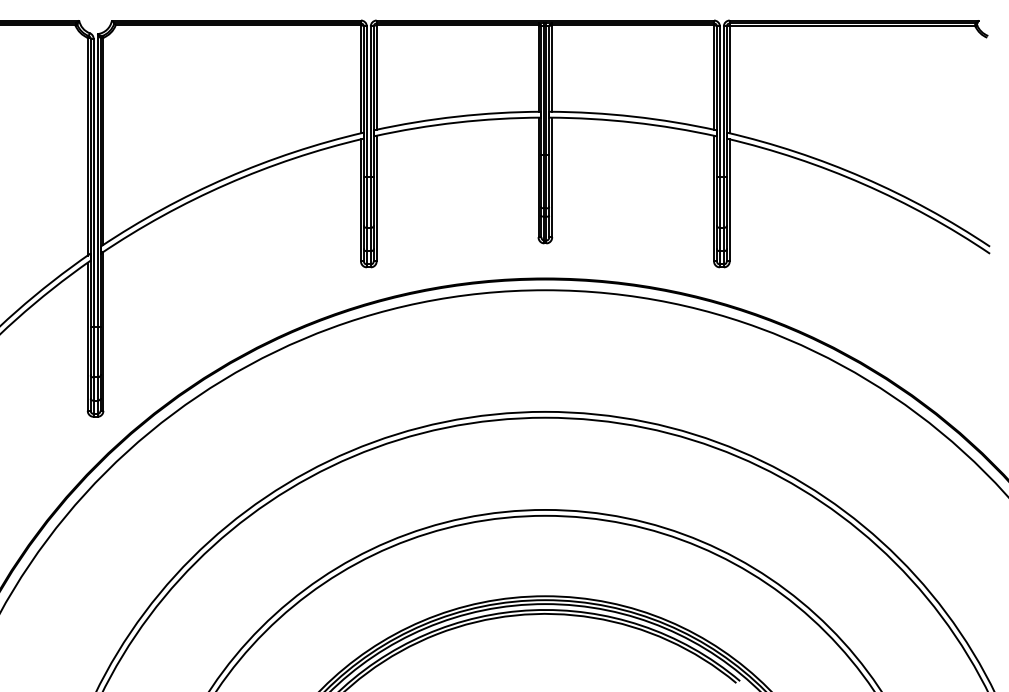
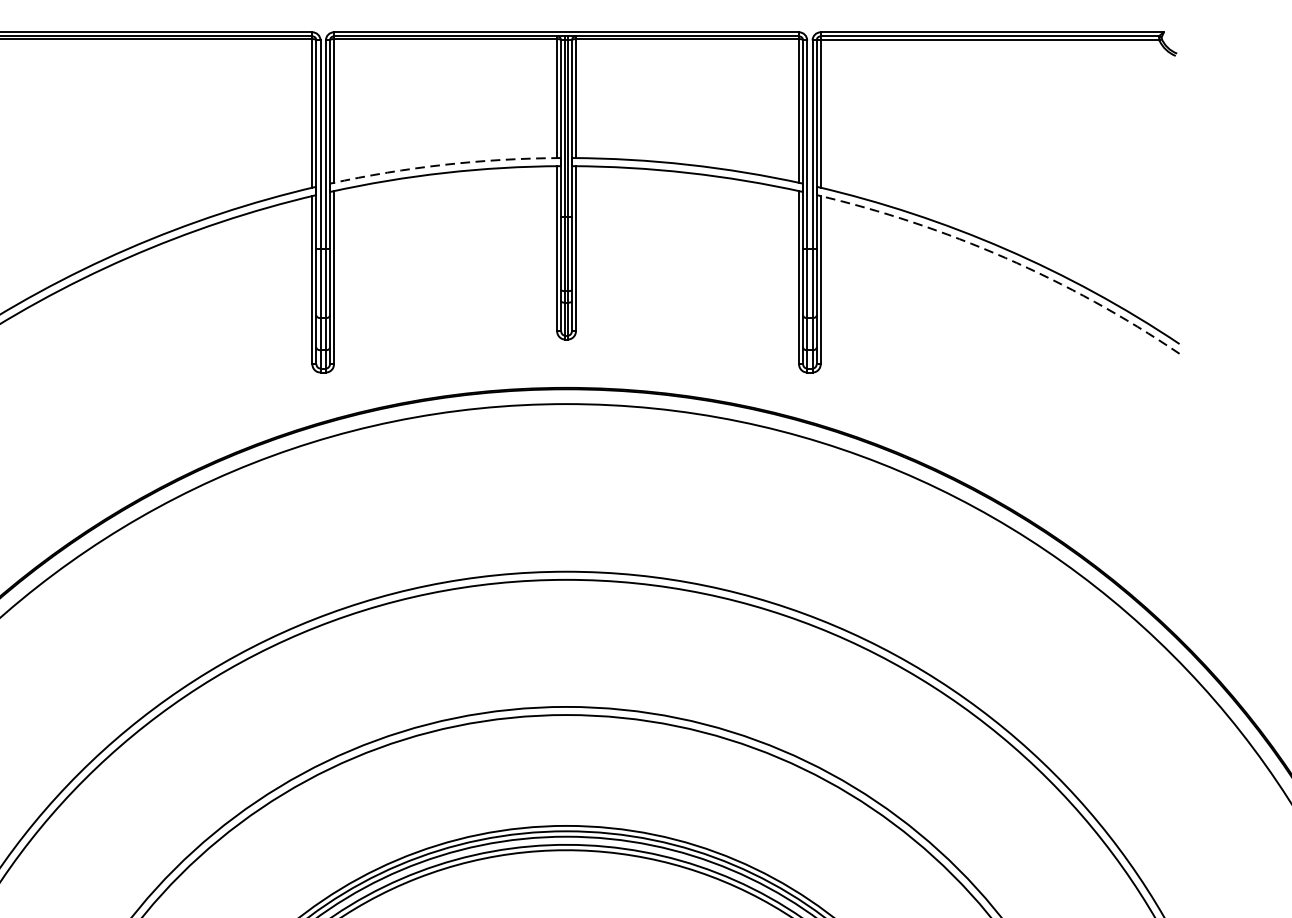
arc: (457, 116) -> (445, 164), solid -> dashed
arc: (863, 184) -> (1005, 258), solid -> dashed

